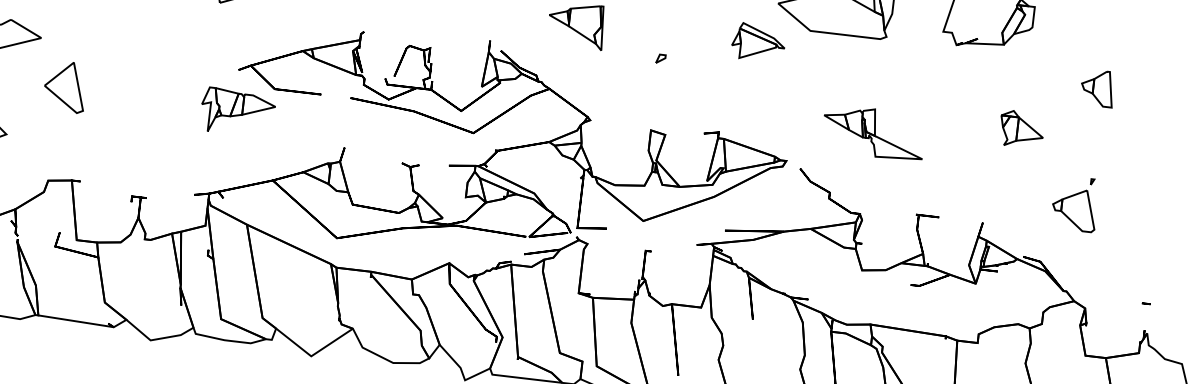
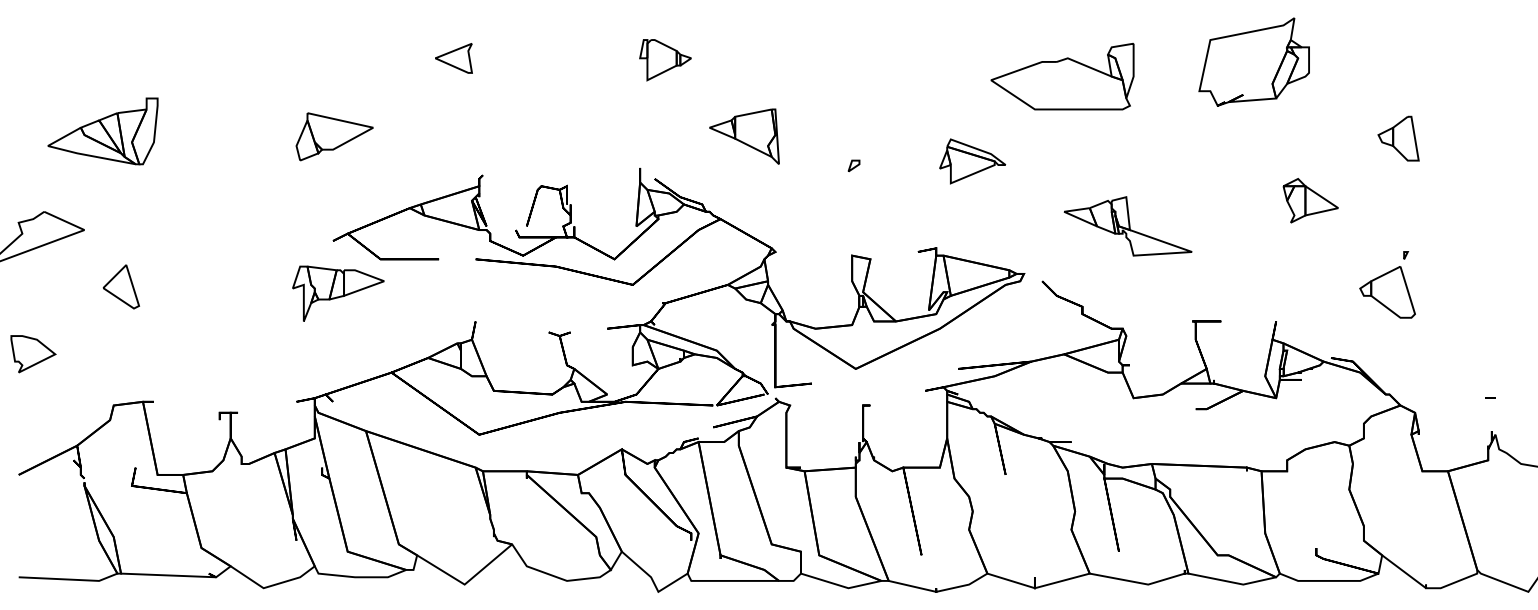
part: (758, 42) -> (972, 161), moved
part: (65, 86) -> (121, 286), size x0.7

